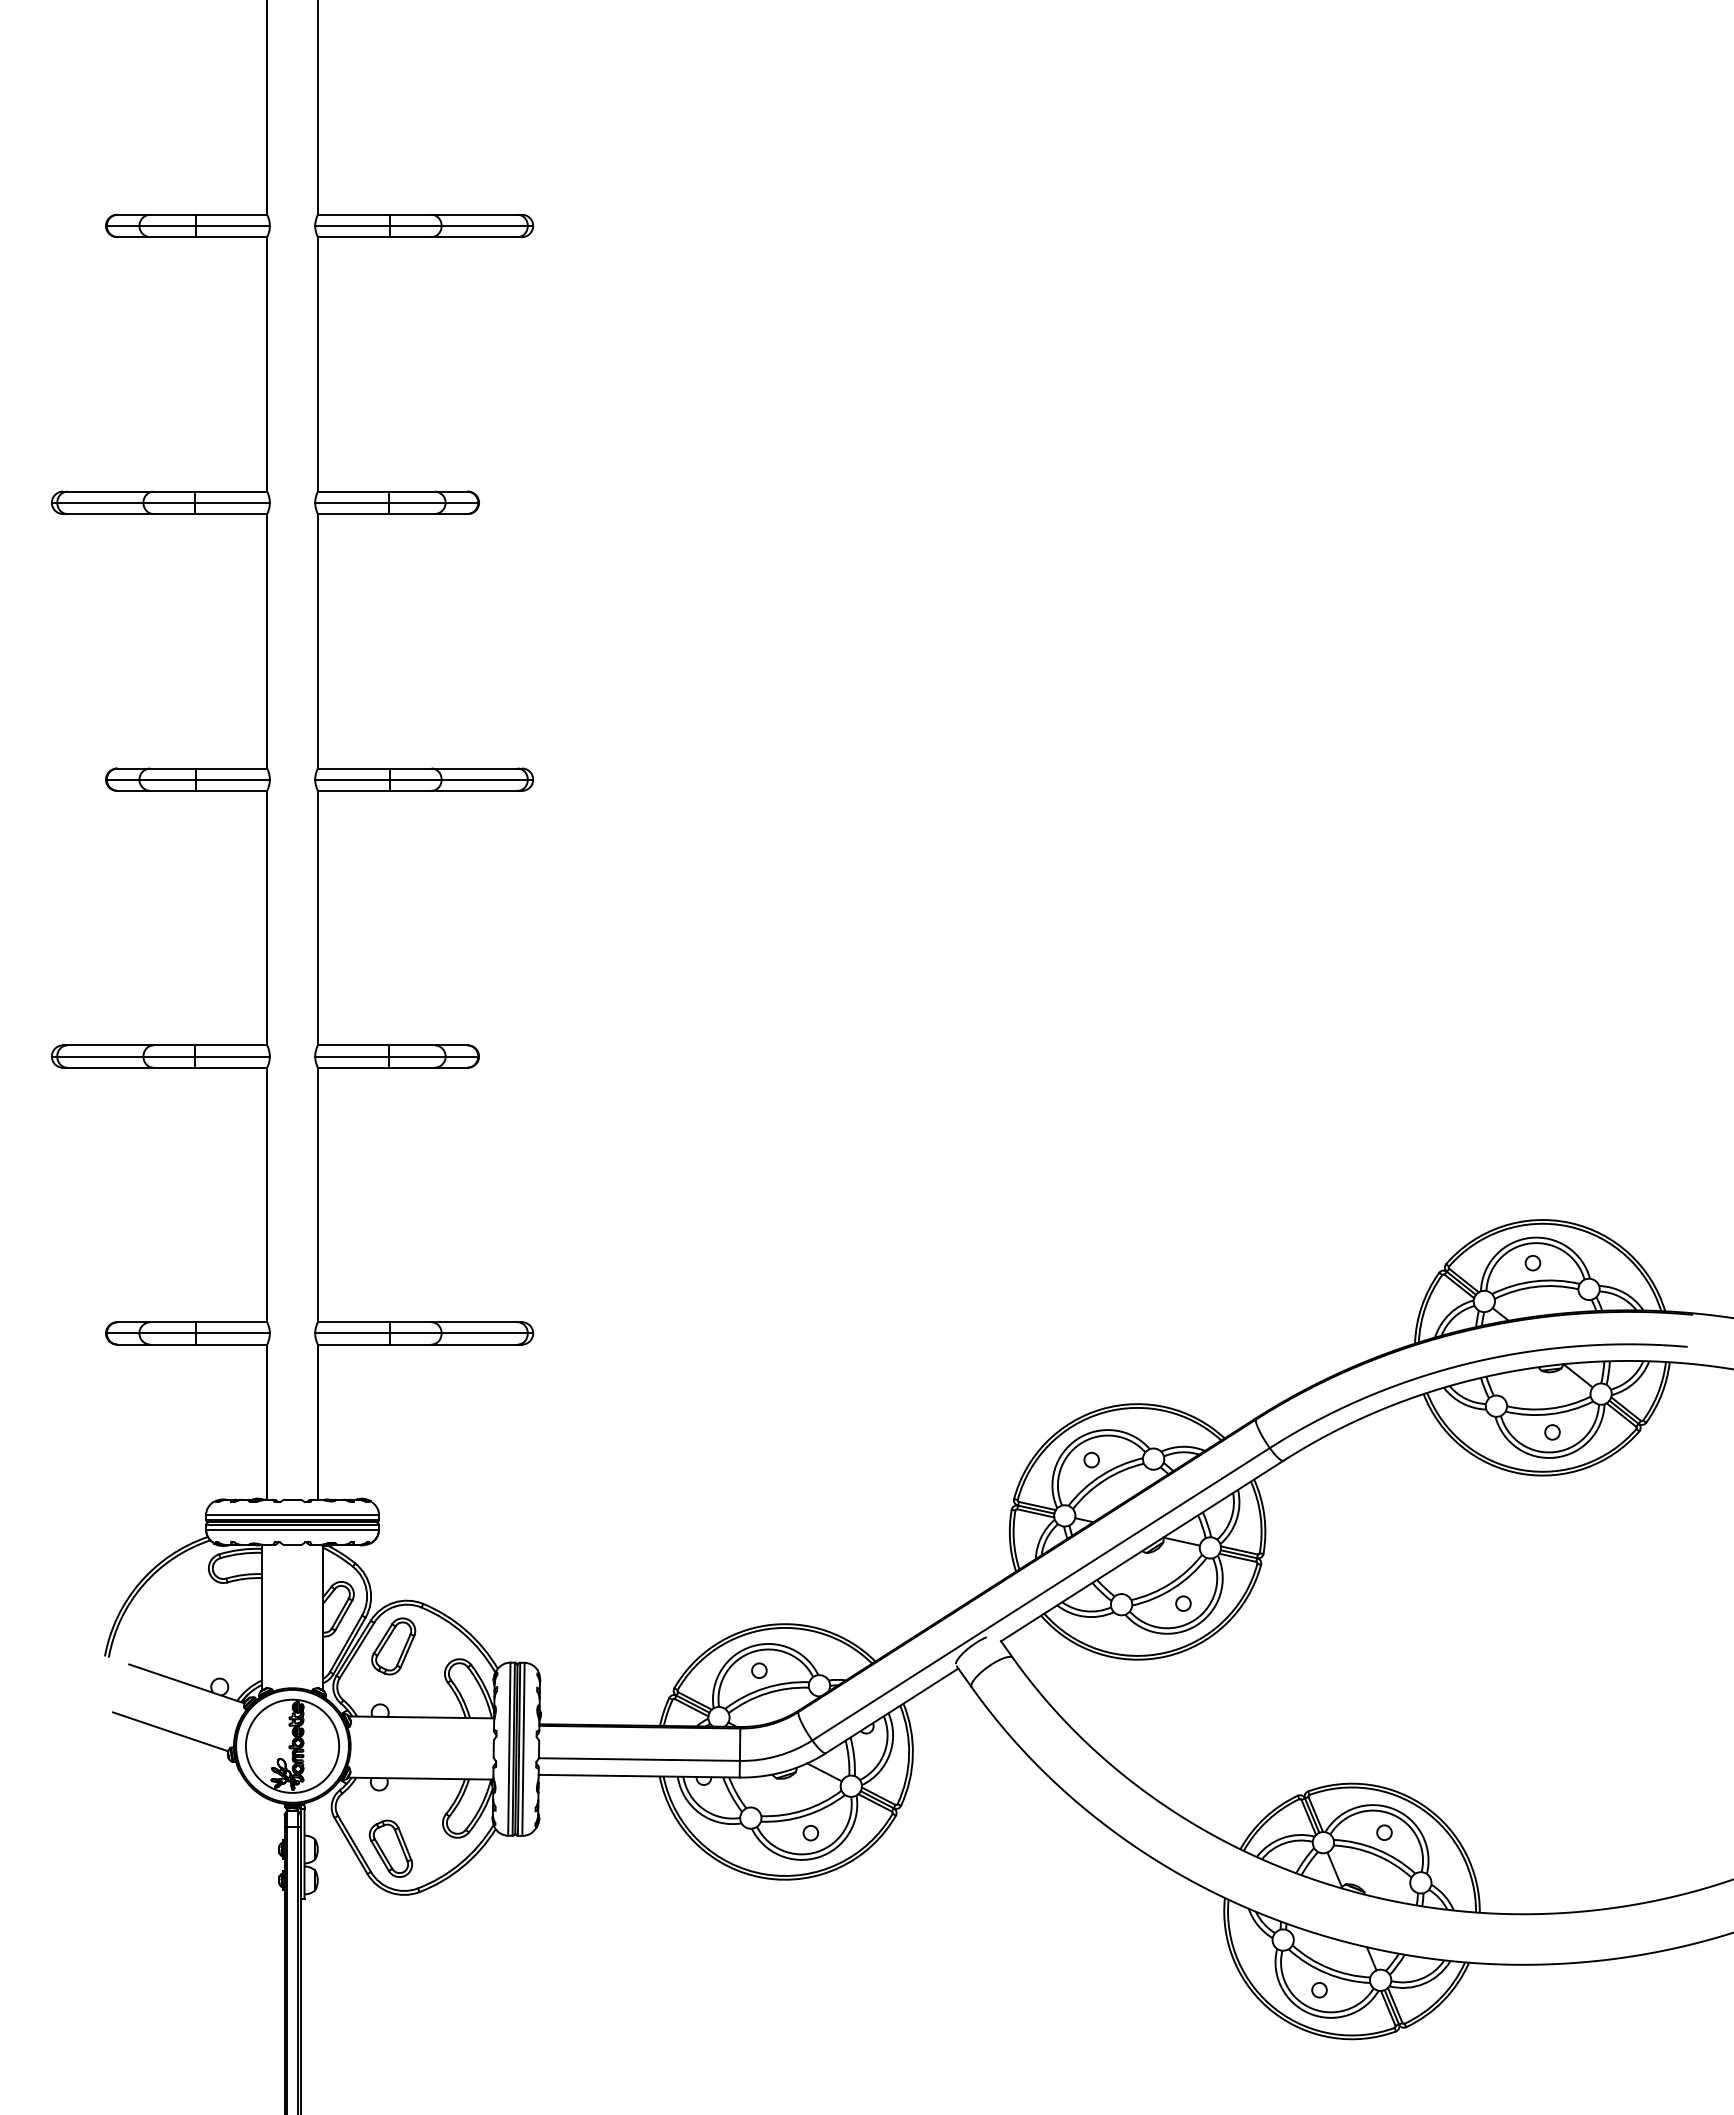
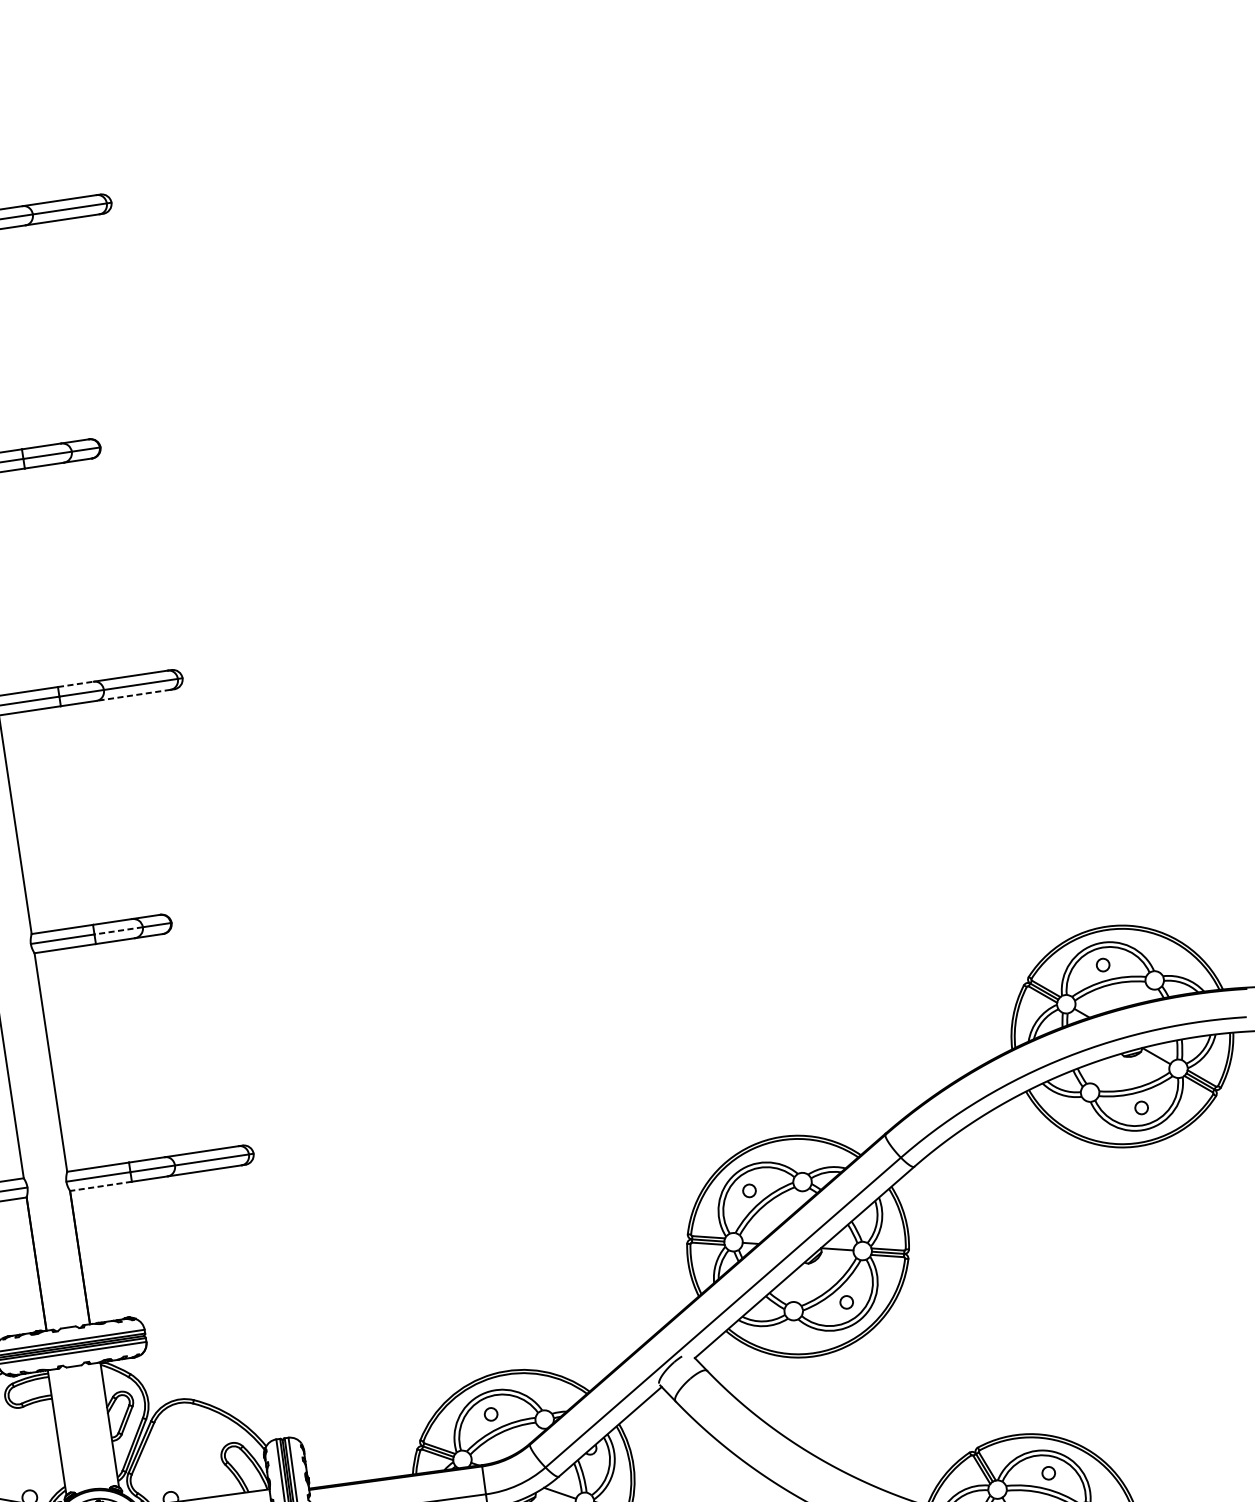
line: (410, 768) -> (75, 684), solid -> dashed
line: (474, 790) -> (133, 695), solid -> dashed
line: (416, 1056) -> (117, 930), solid -> dashed
line: (353, 1344) -> (100, 1186), solid -> dashed
part: (393, 1646) -> (173, 1440), removed

